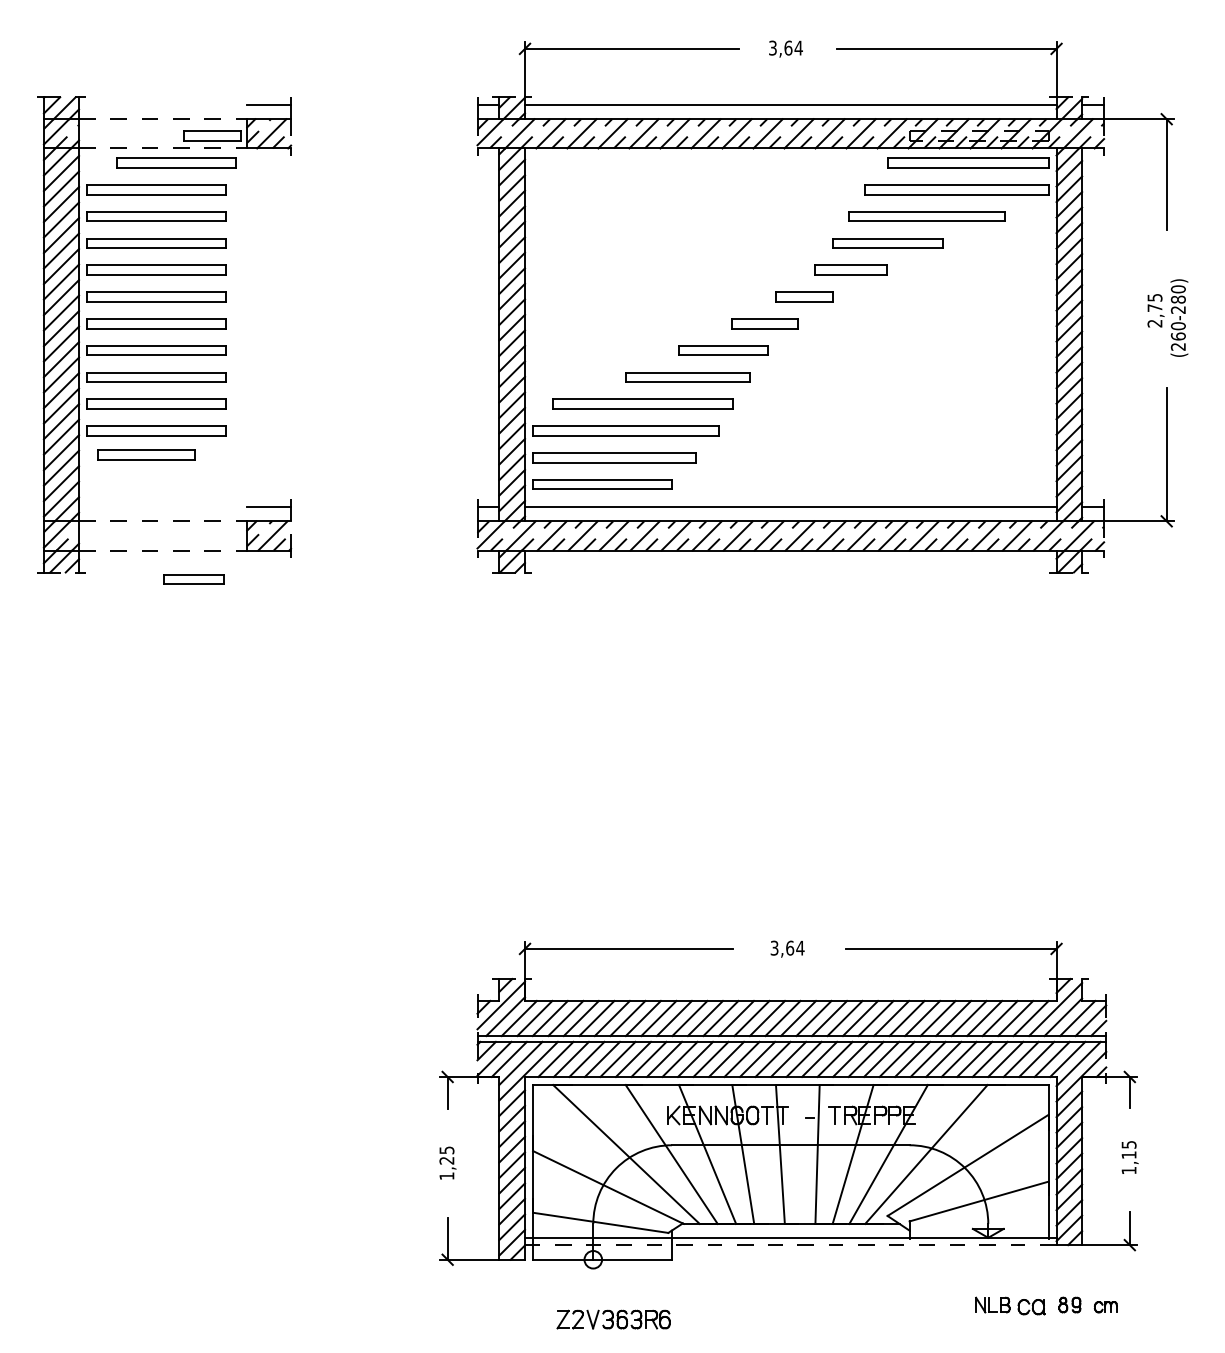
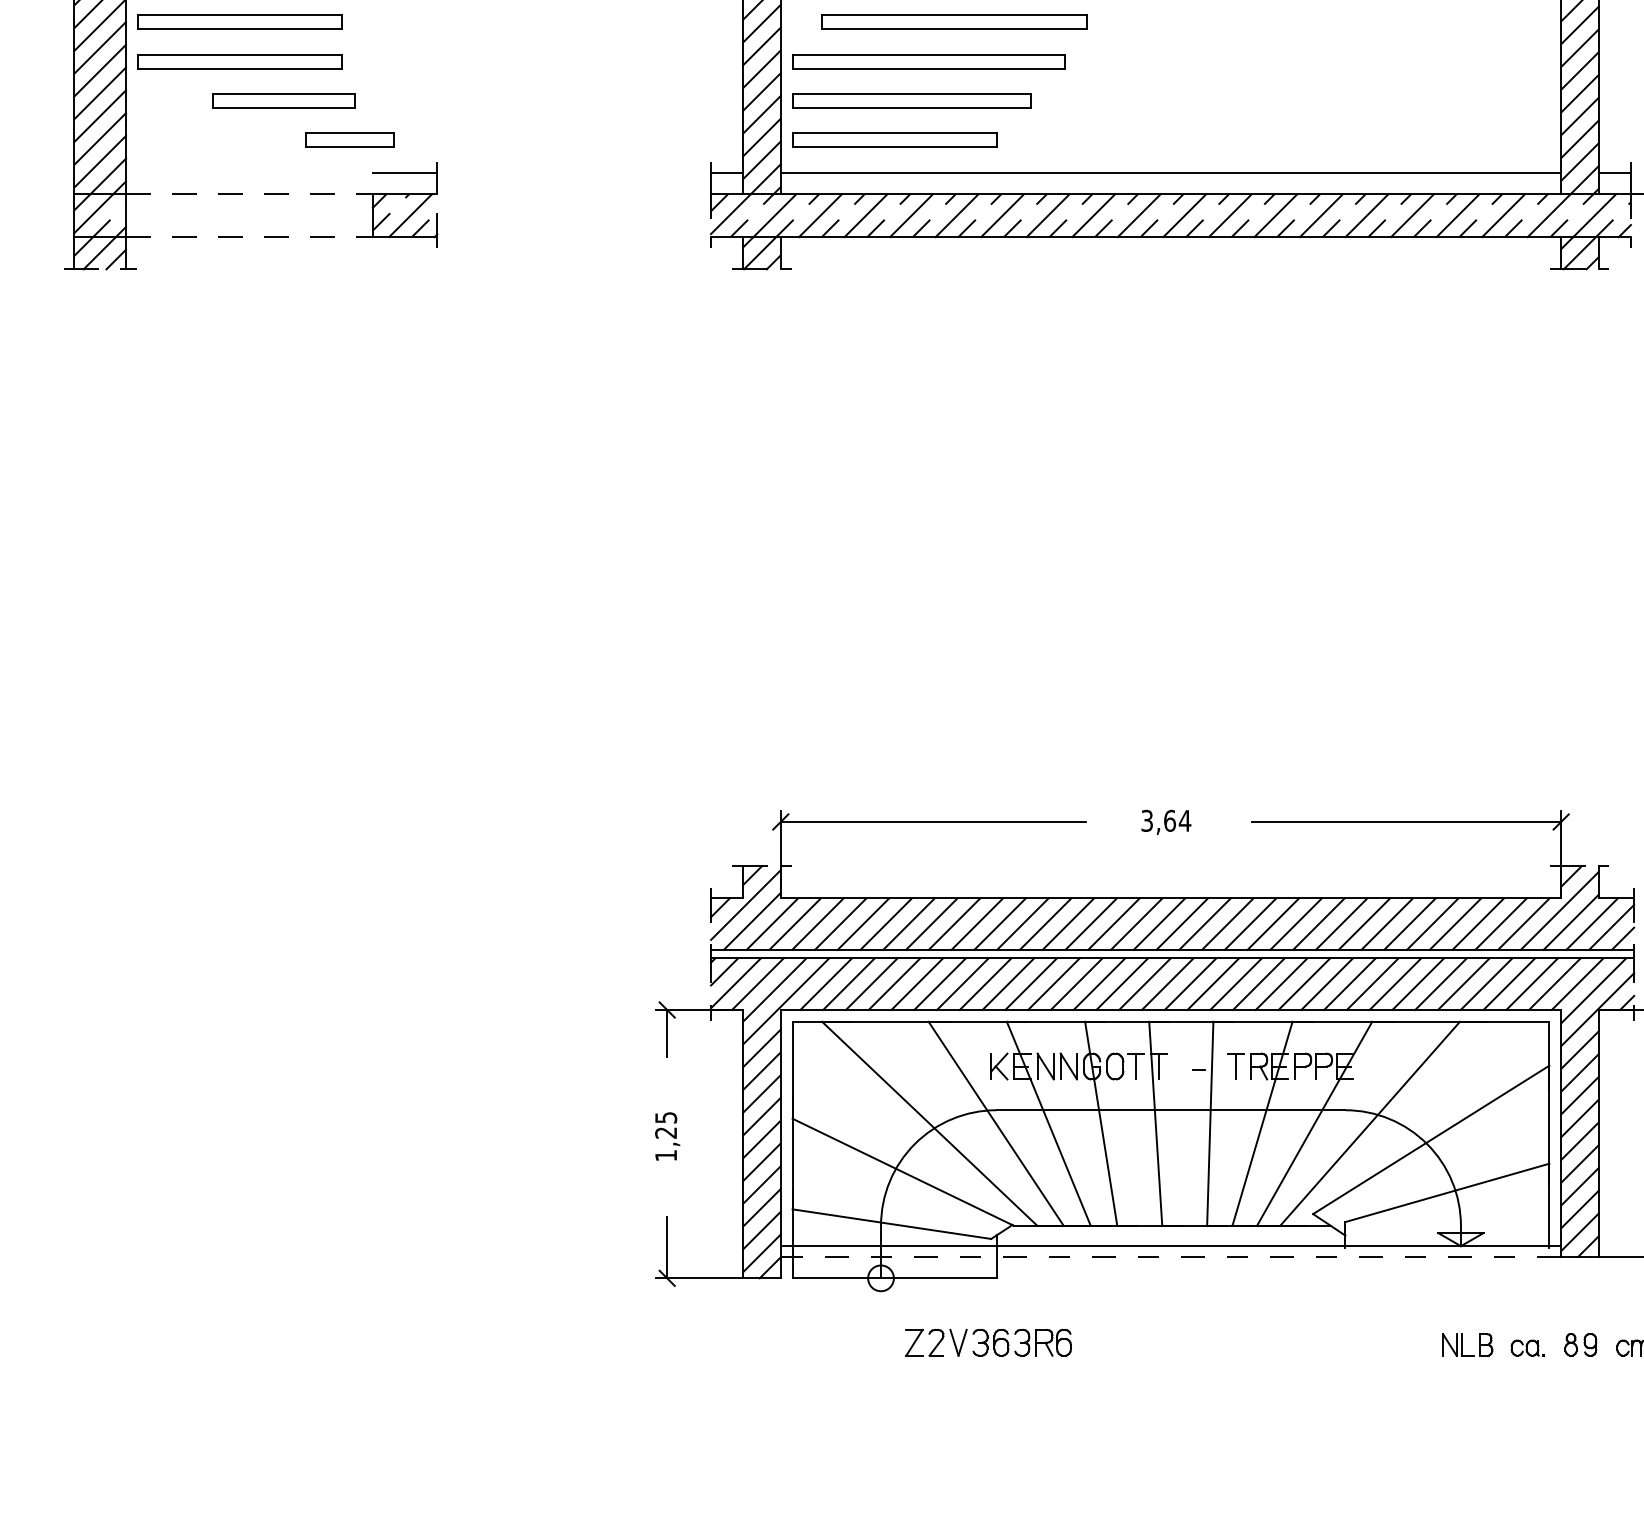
part: (146, 454) -> (283, 100), moved
part: (193, 579) -> (349, 140), moved
part: (1033, 1307) -> (1527, 1348), size x0.71
part: (613, 1319) -> (988, 1342), moved

